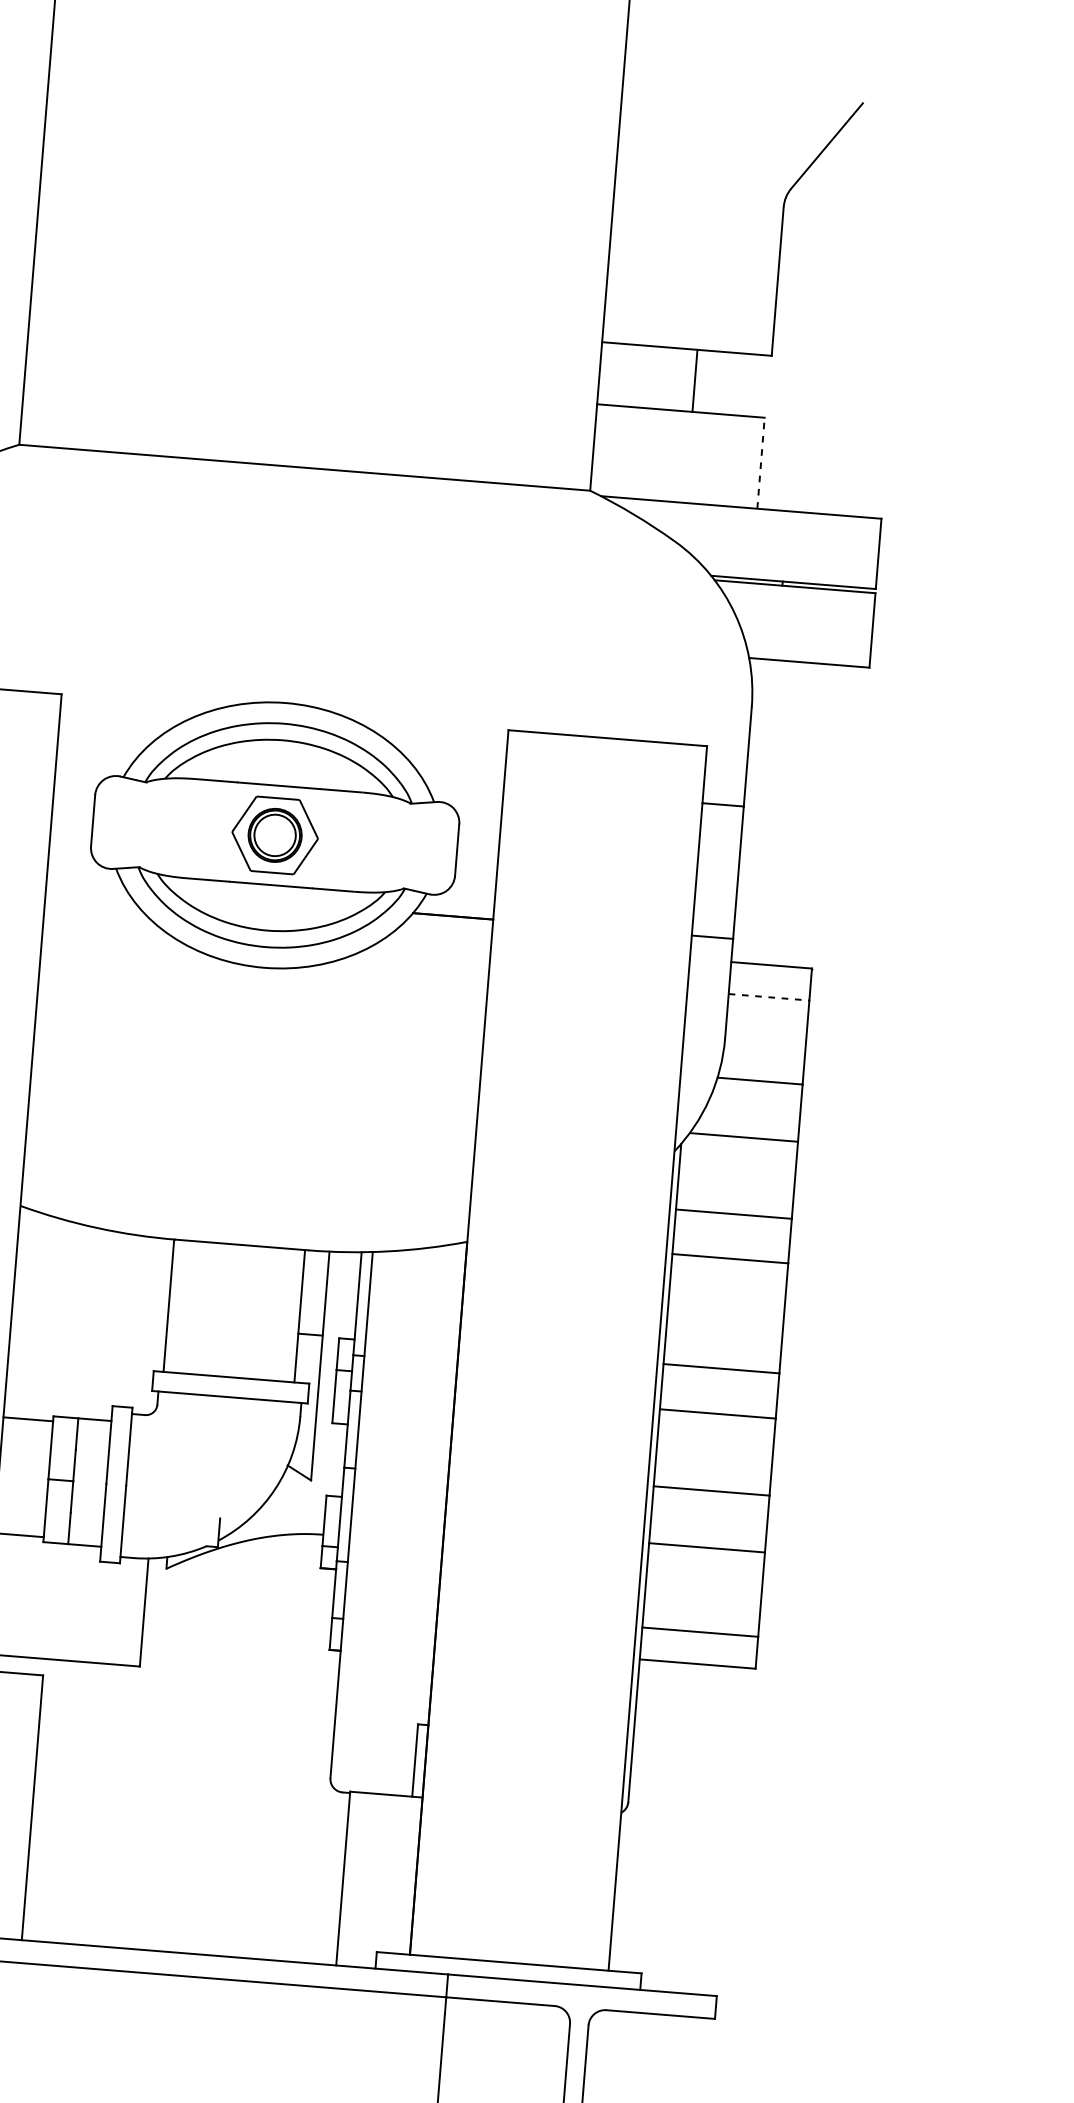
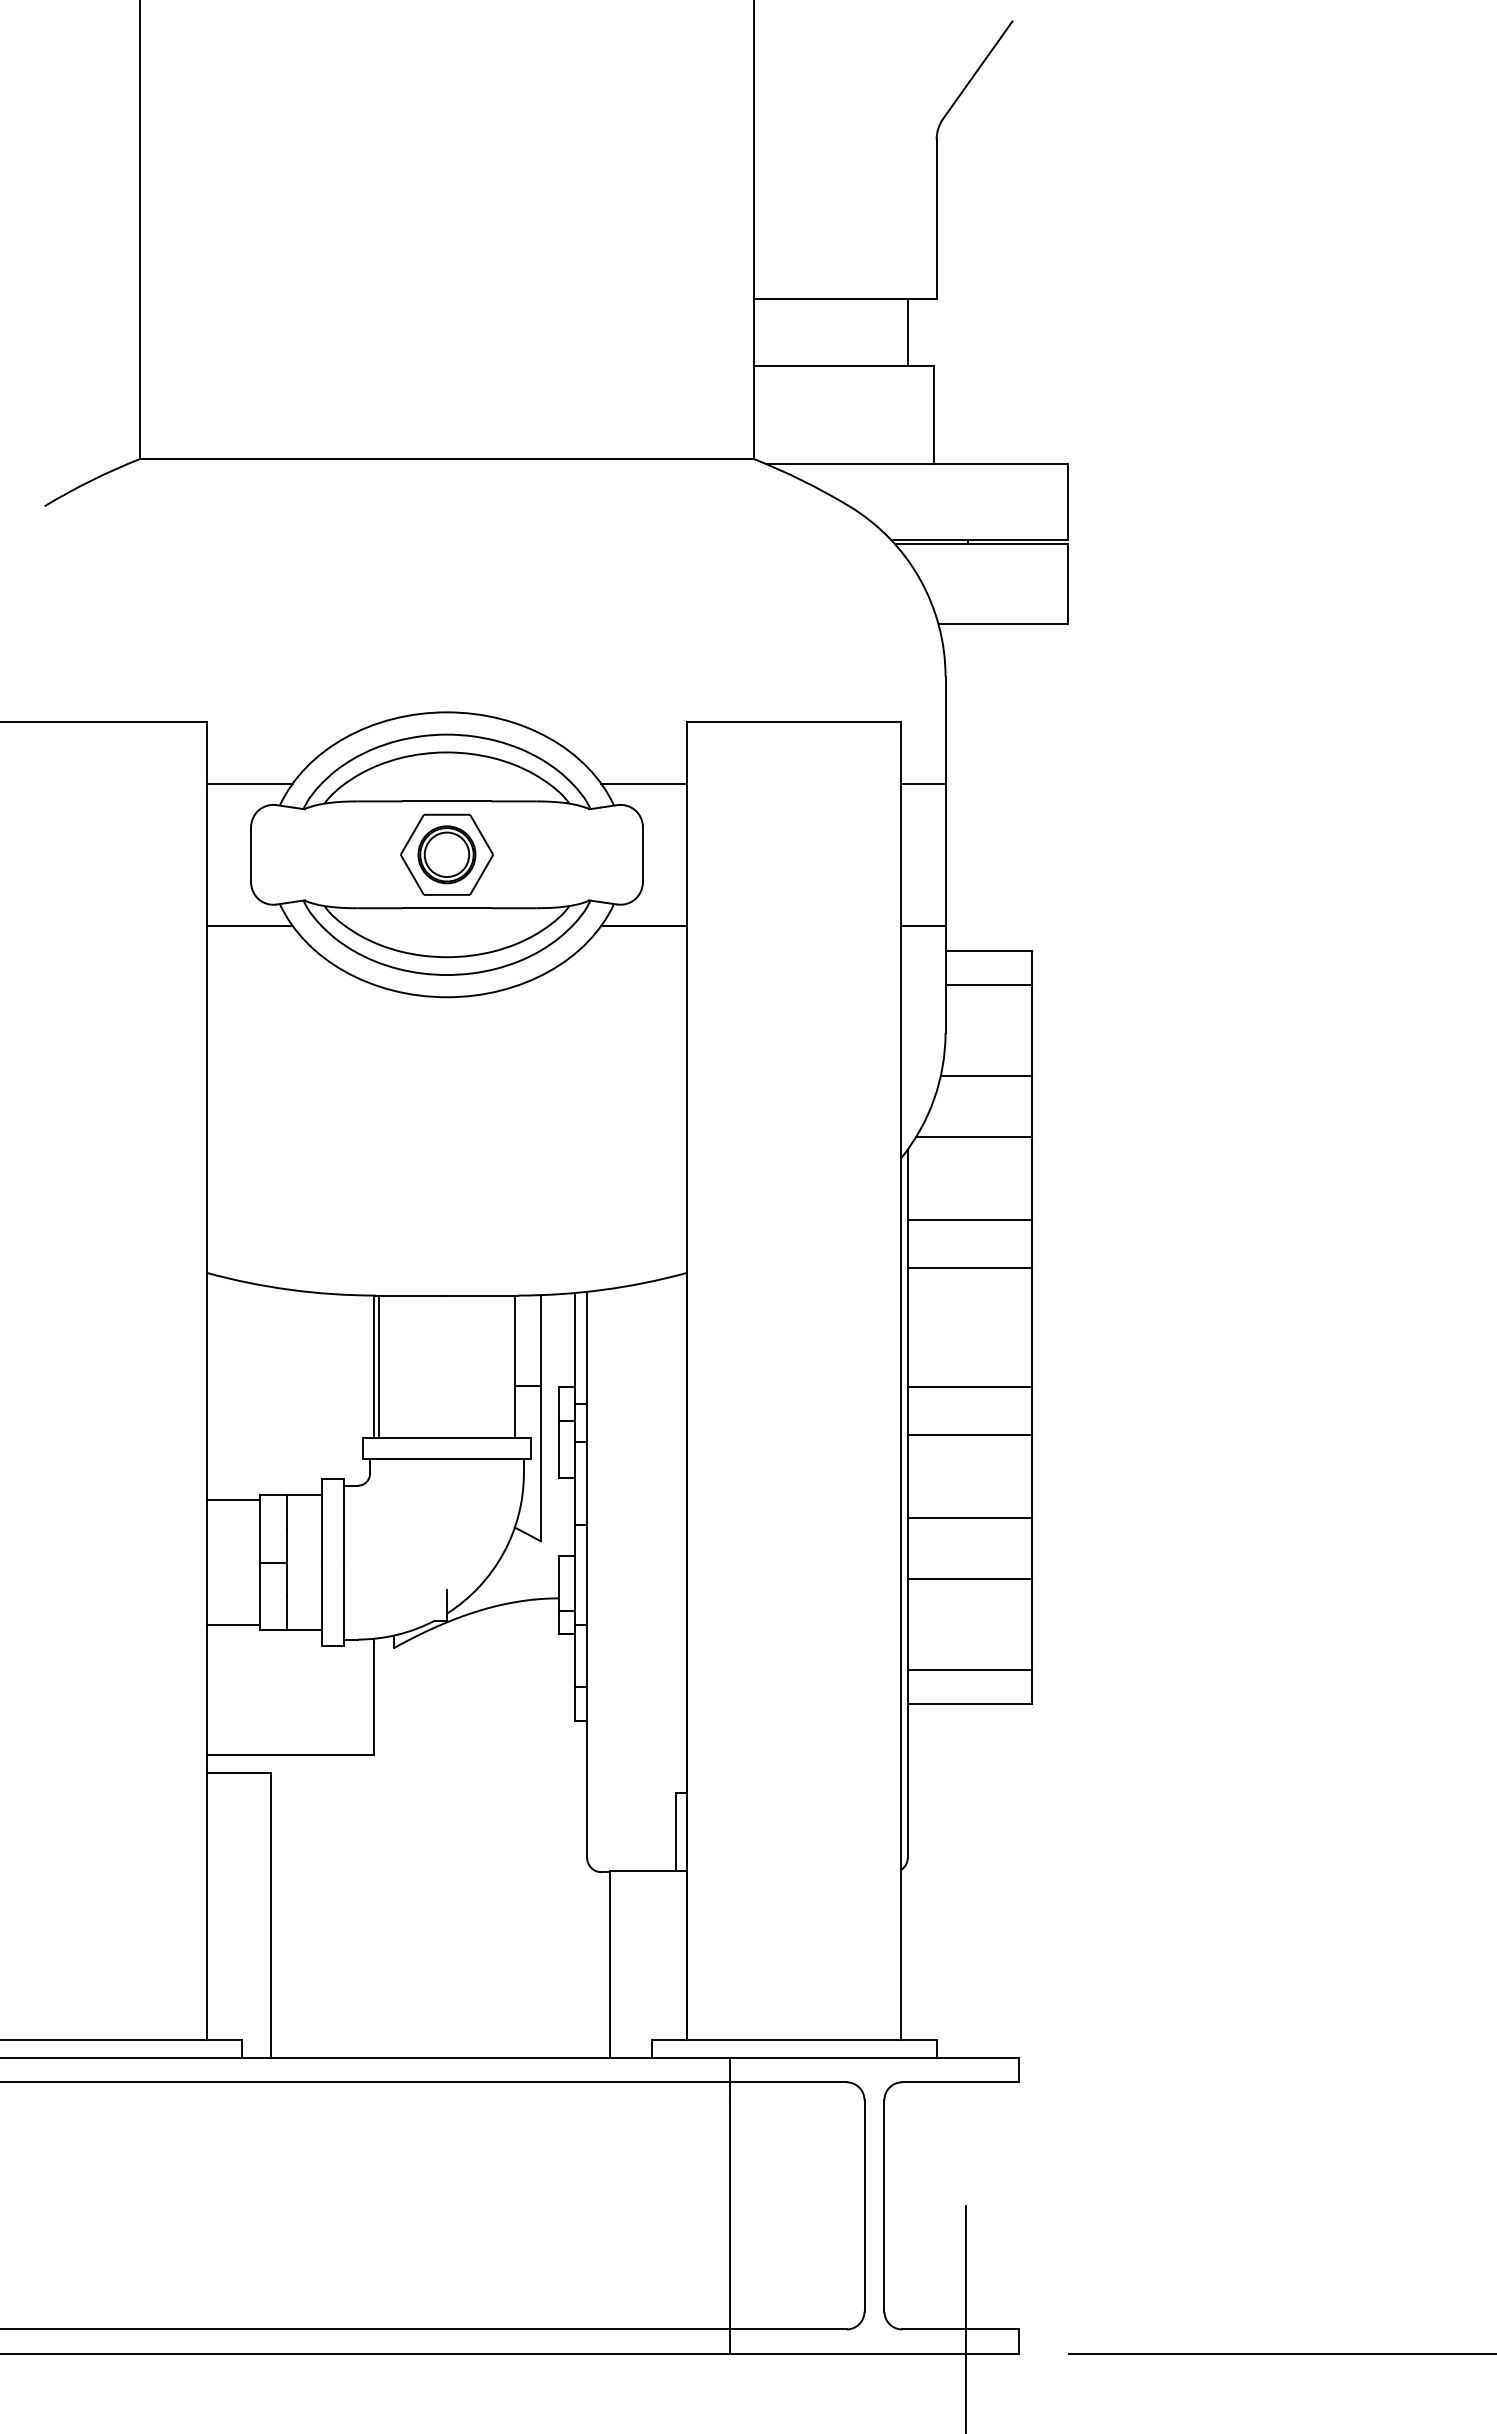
line: (694, 380) -> (907, 332), moved
line: (761, 463) -> (934, 415), dashed -> solid
line: (96, 754) -> (249, 783), added
line: (464, 783) -> (644, 783), added
line: (86, 887) -> (249, 926), added
line: (769, 997) -> (989, 985), dashed -> solid
line: (174, 1305) -> (379, 1366), added

